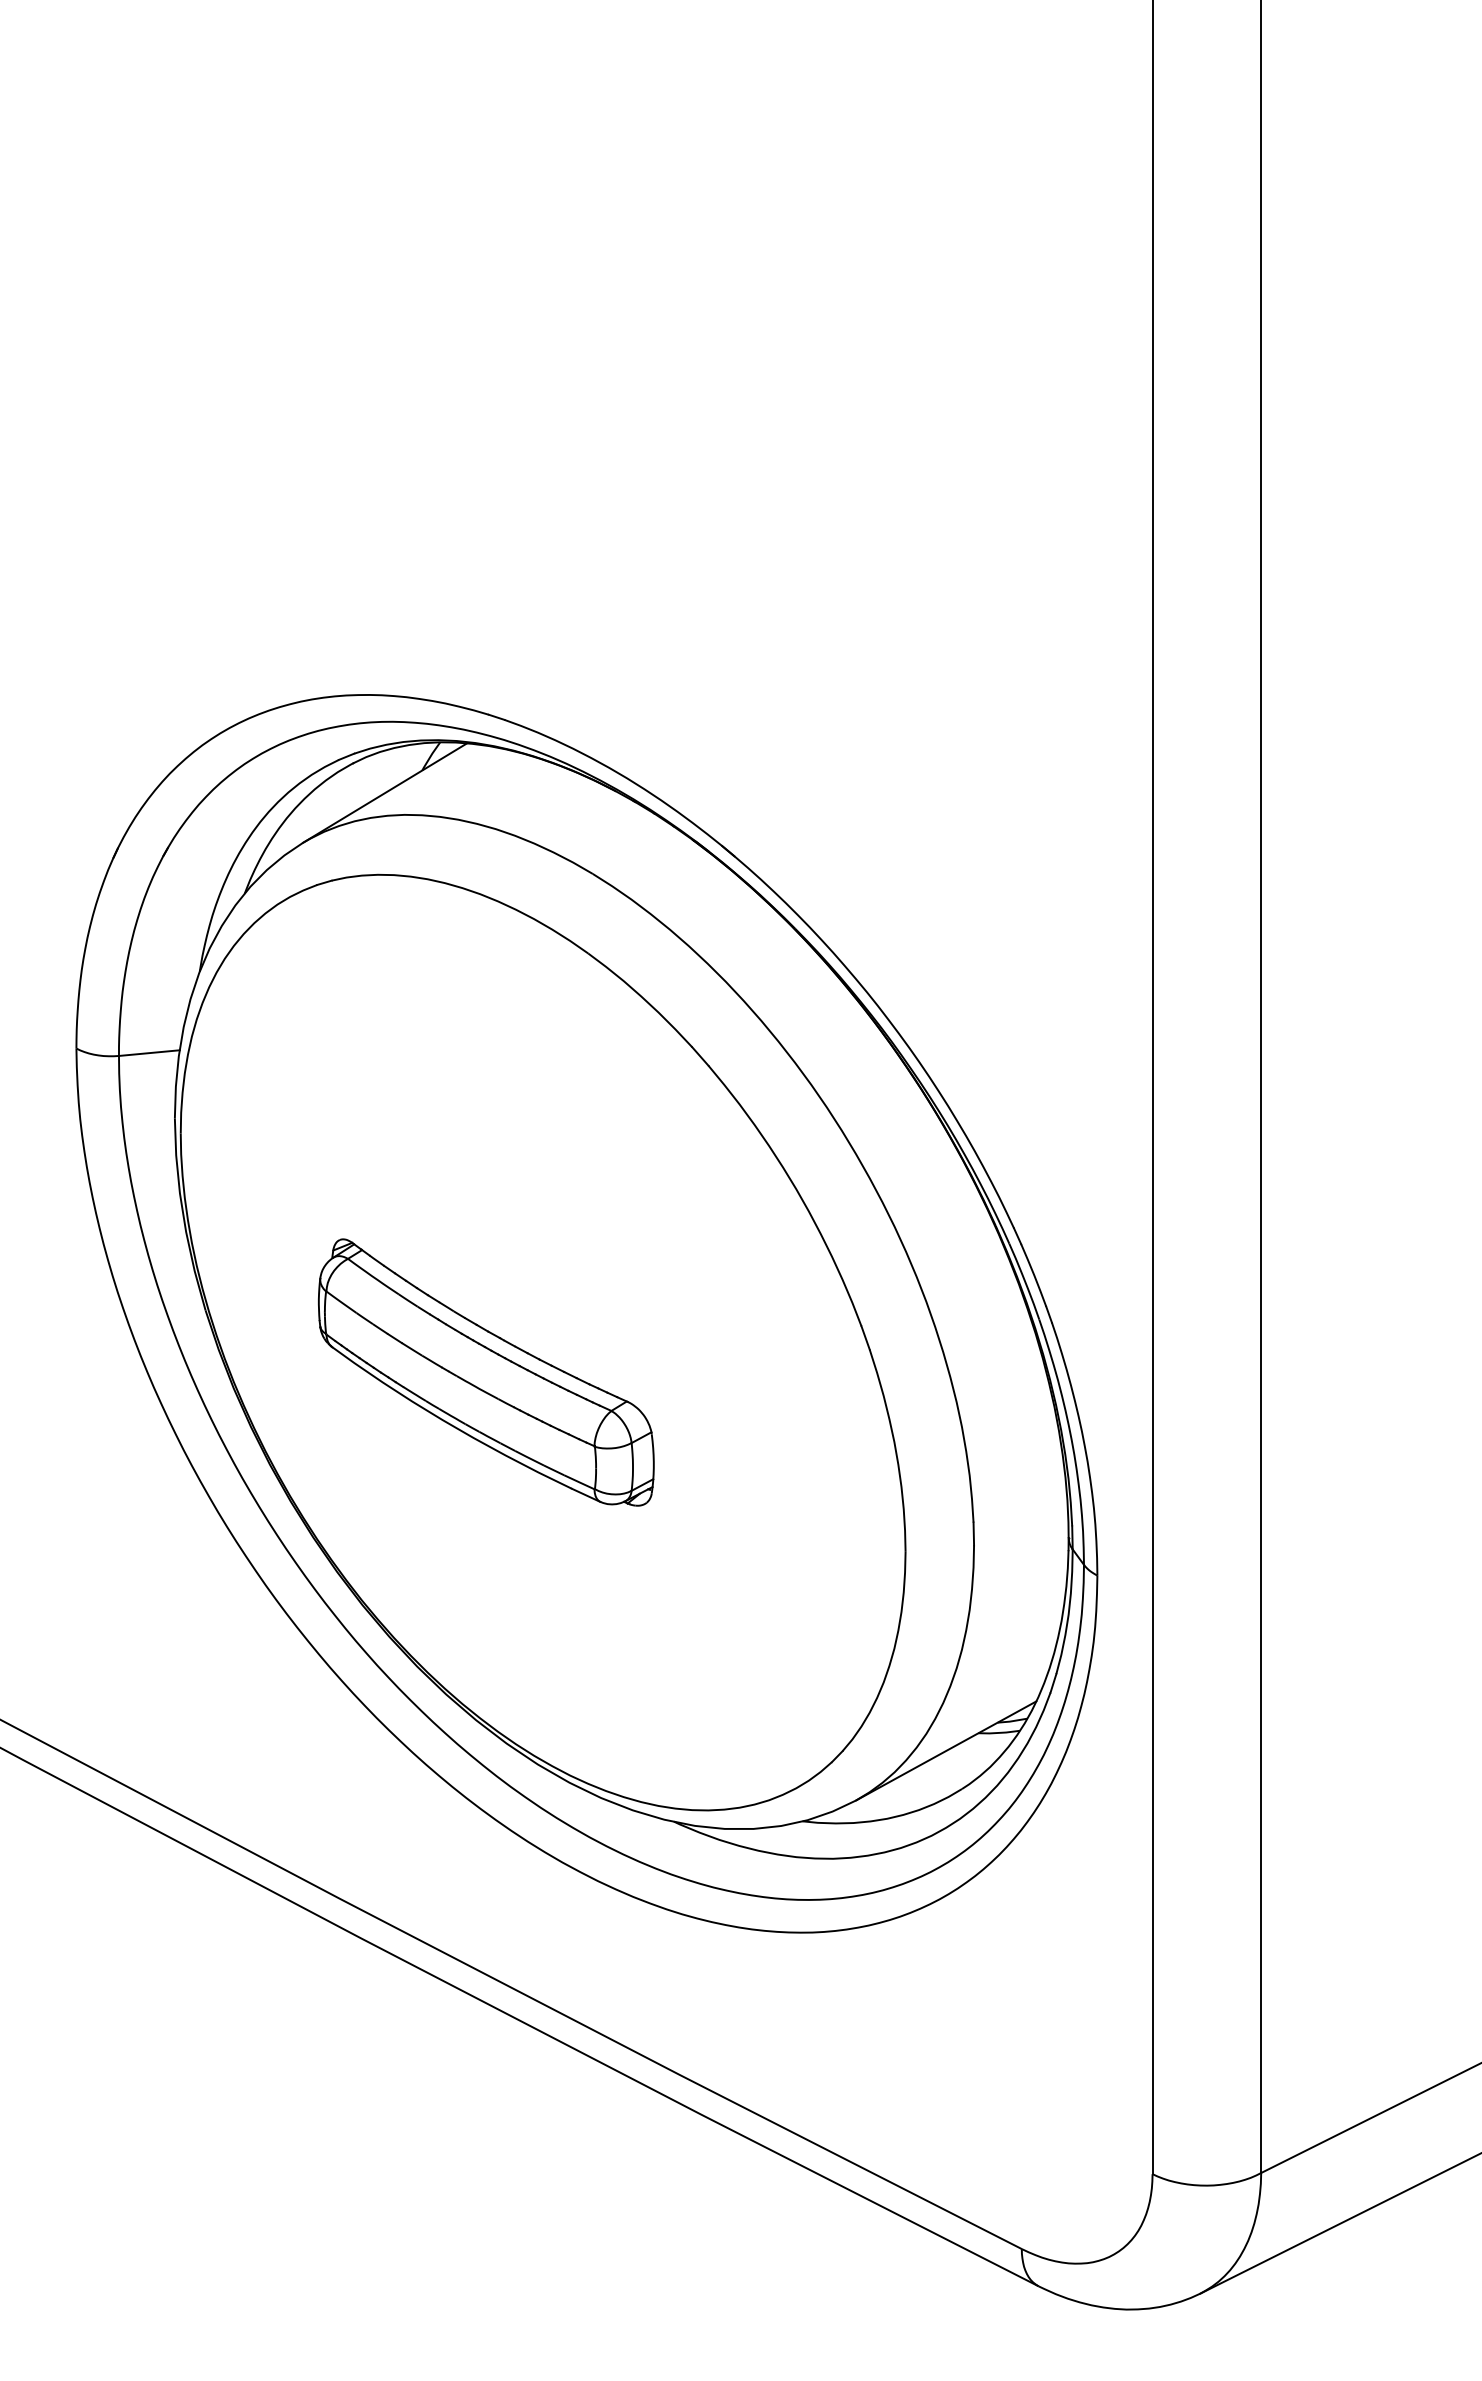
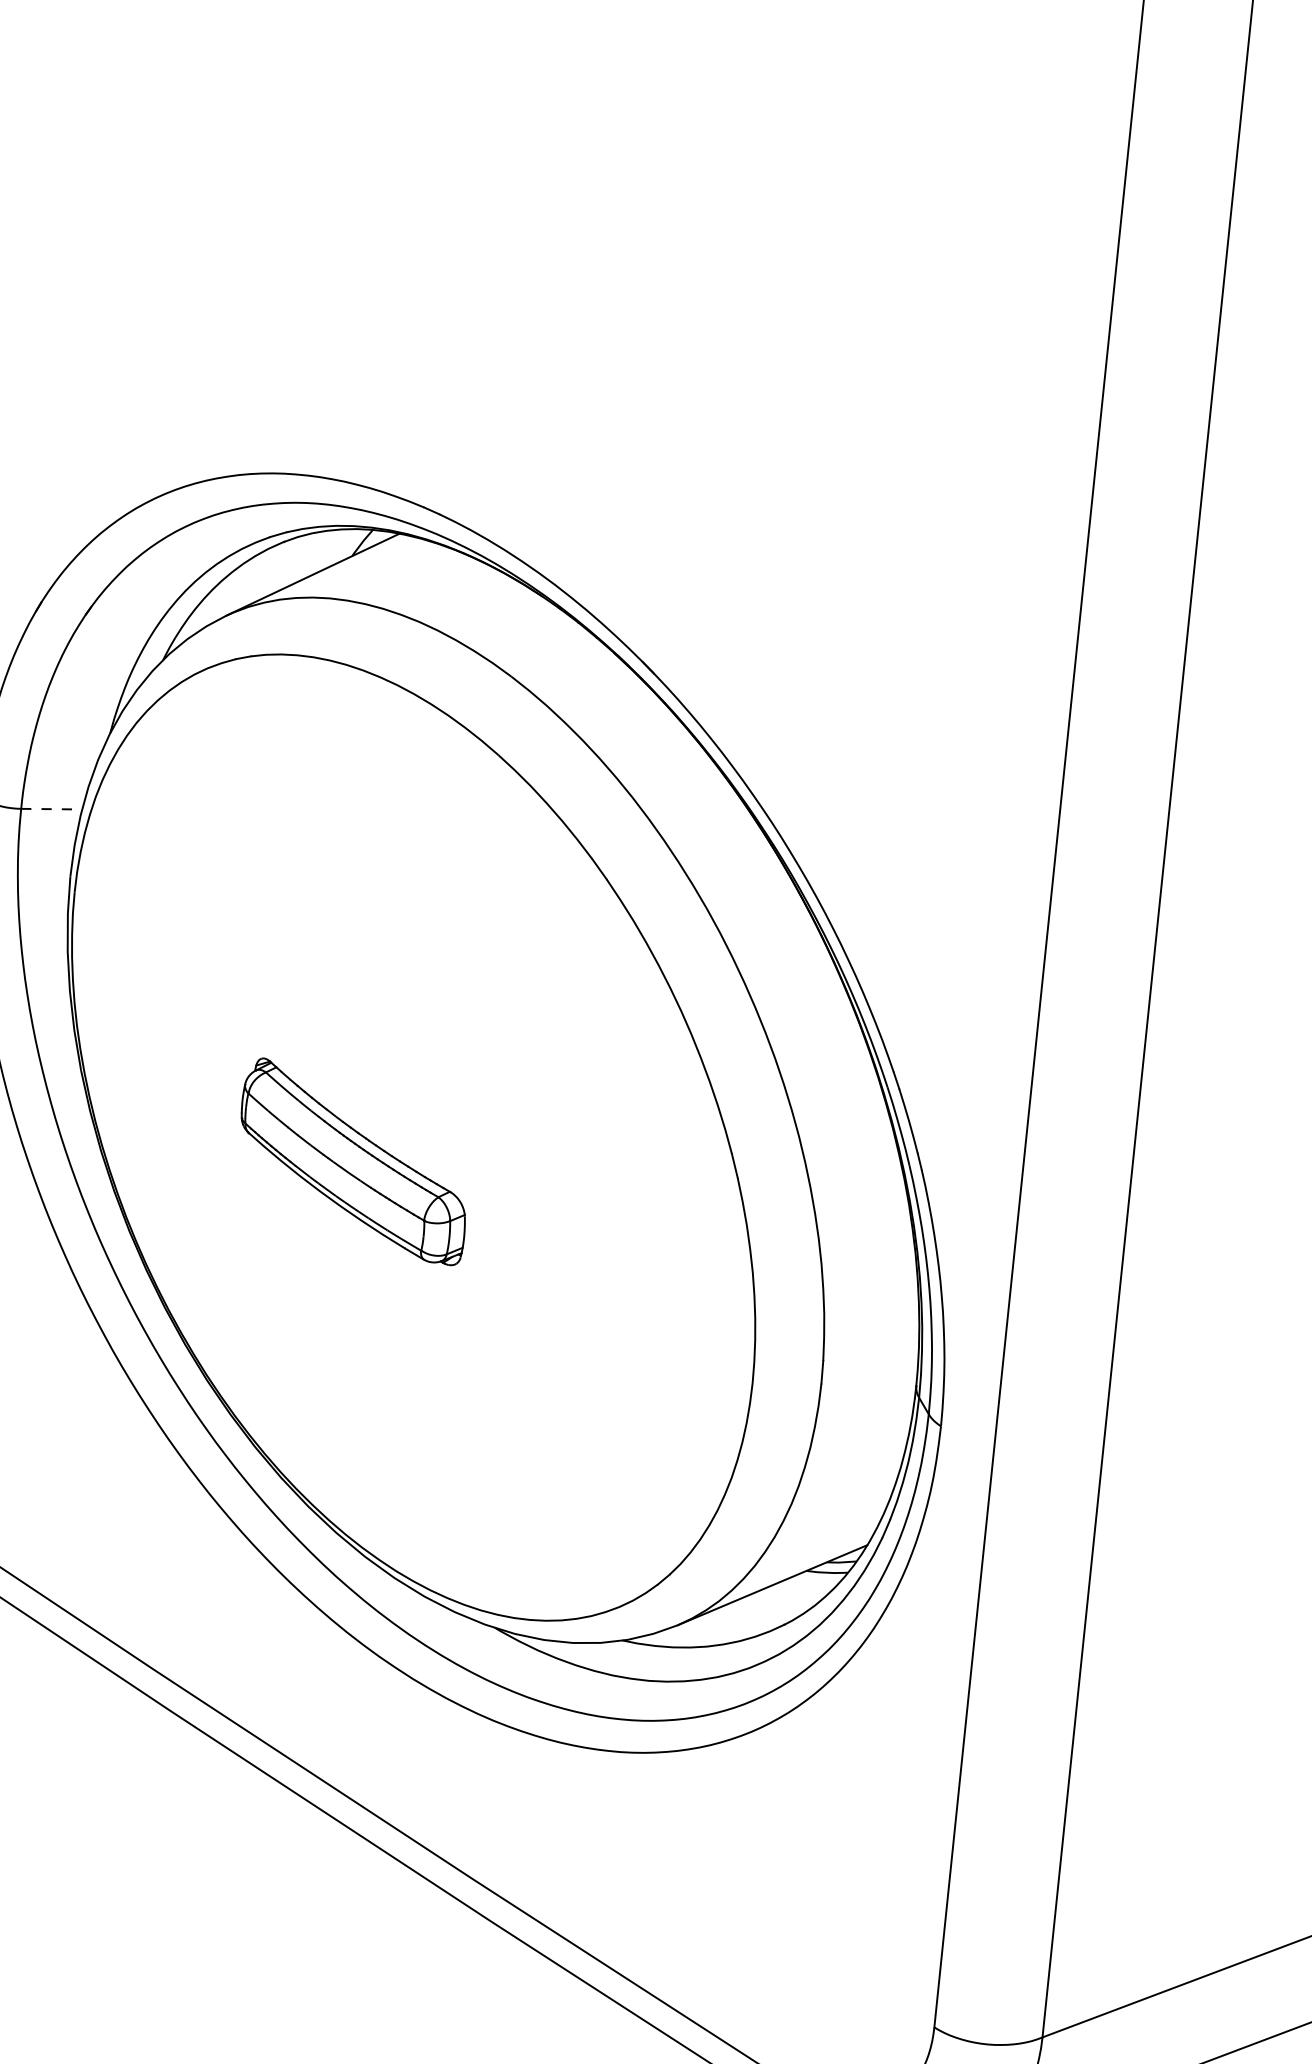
line: (149, 1053) -> (51, 809), solid -> dashed
part: (486, 1372) -> (354, 1161), size x0.7

